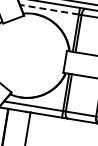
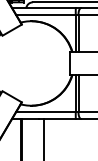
line: (49, 9) -> (45, 14), dashed -> solid

